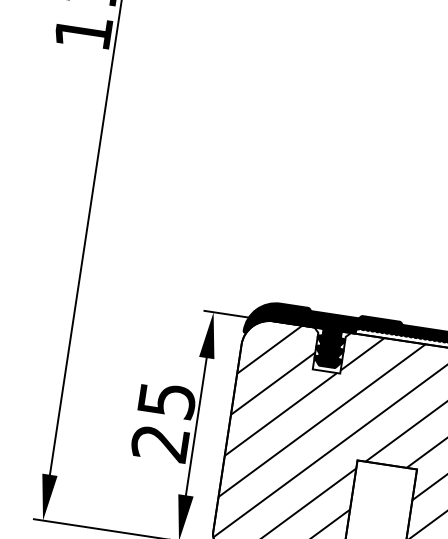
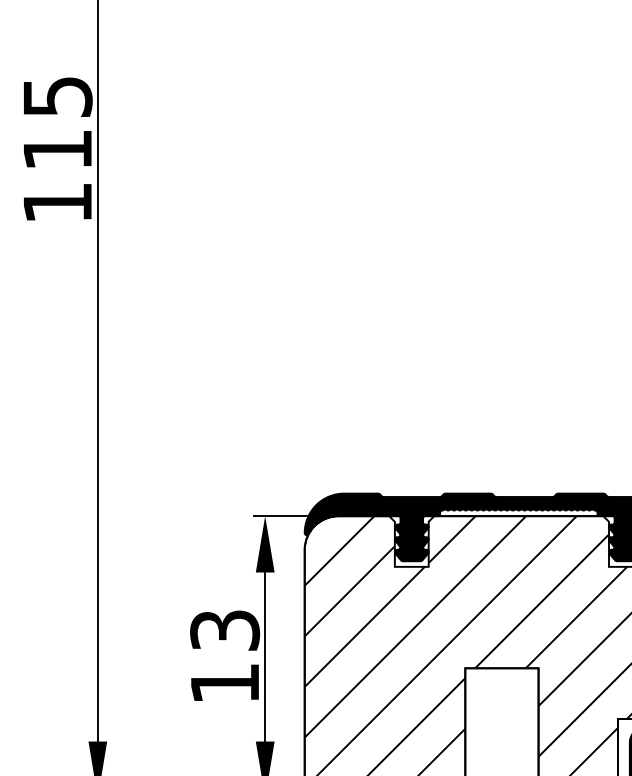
text: (163, 421) -> (224, 656), 25 -> 13

